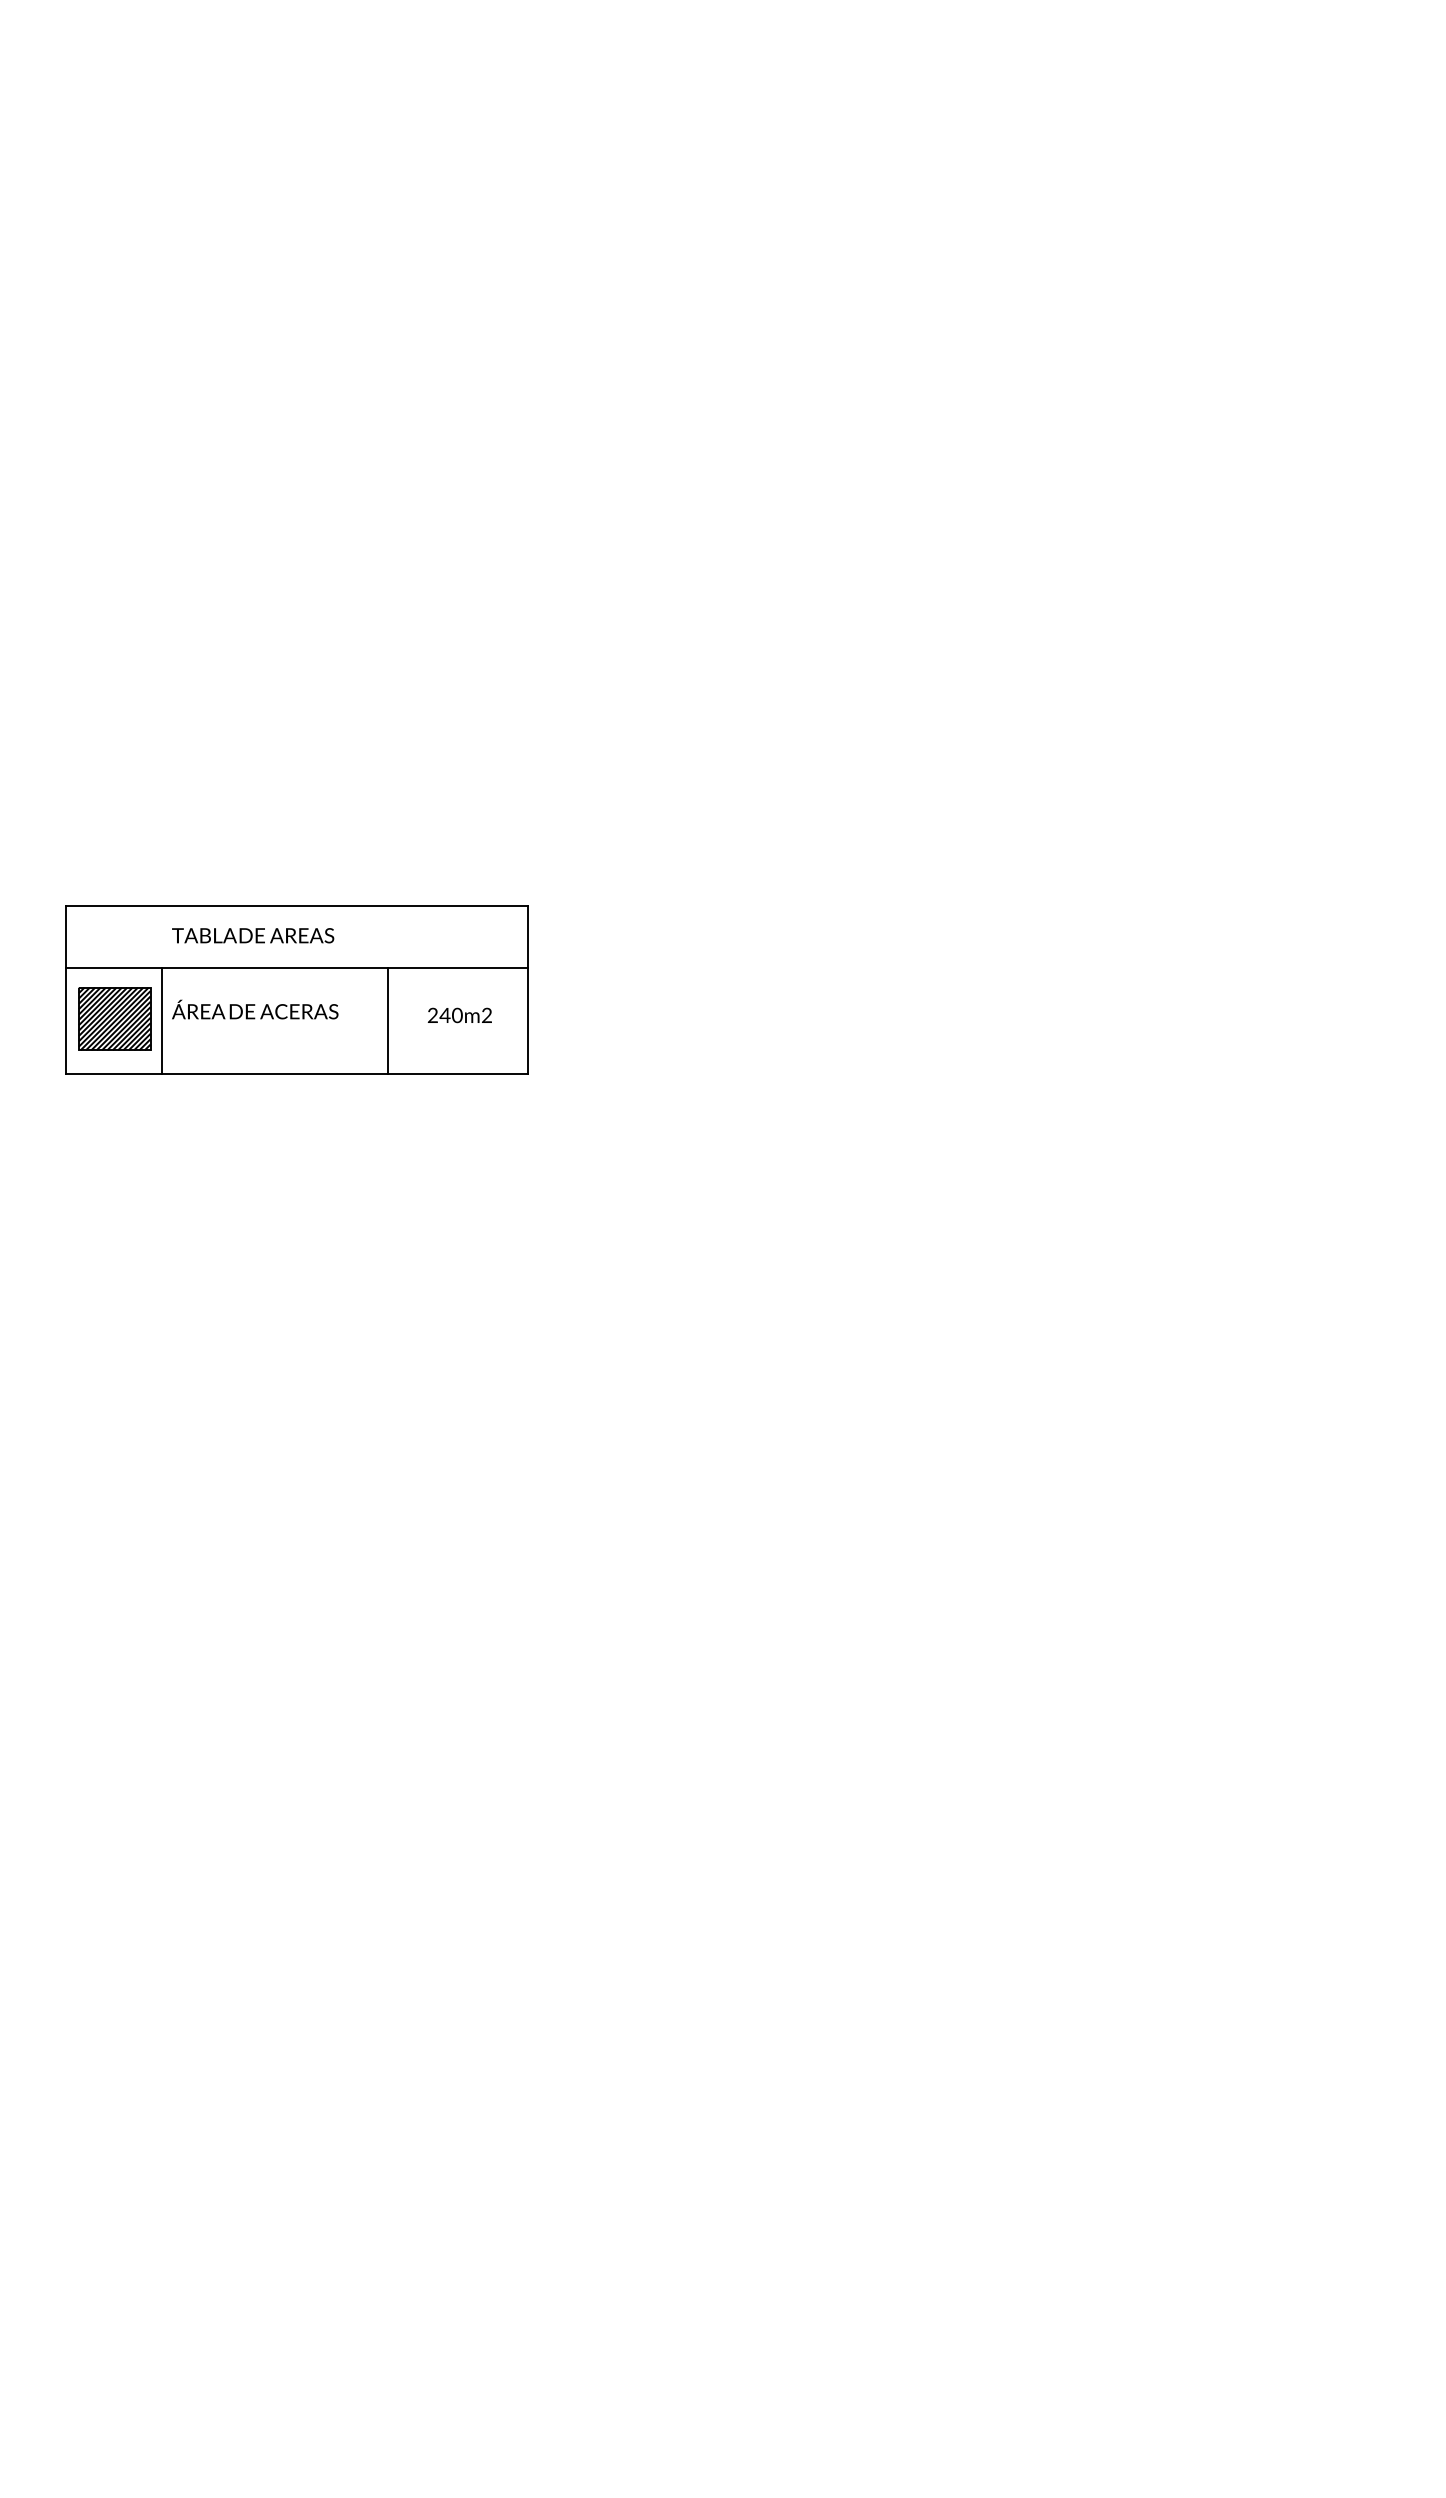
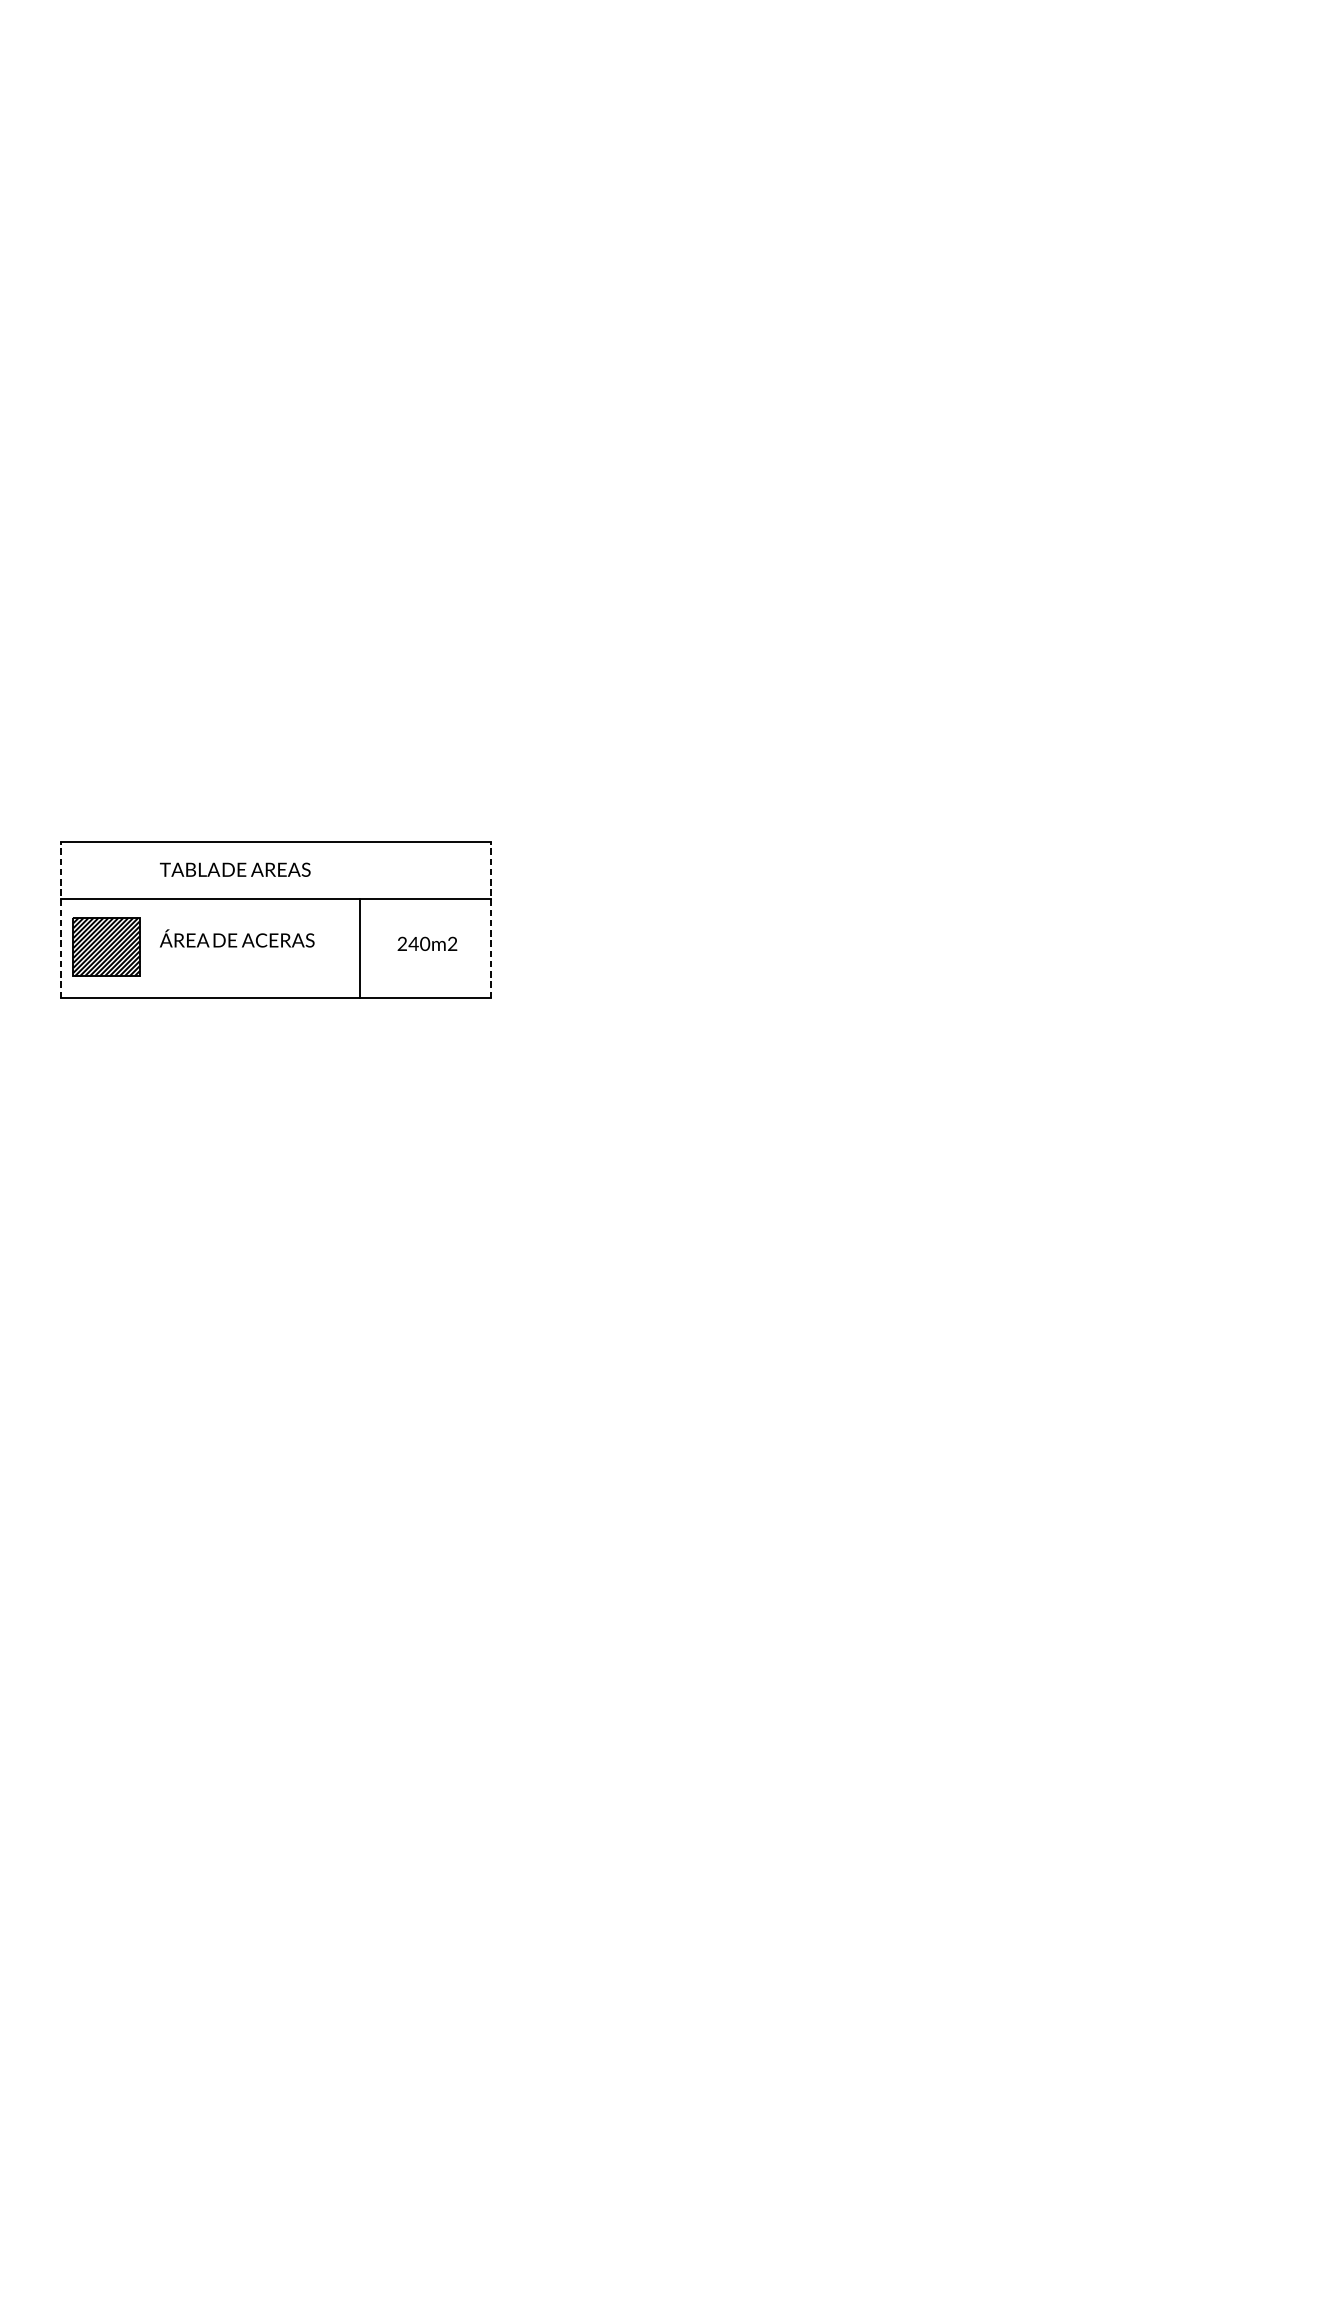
line: (65, 989) -> (60, 919), solid -> dashed
line: (527, 989) -> (490, 919), solid -> dashed
line: (162, 1020) -> (151, 948), removed

